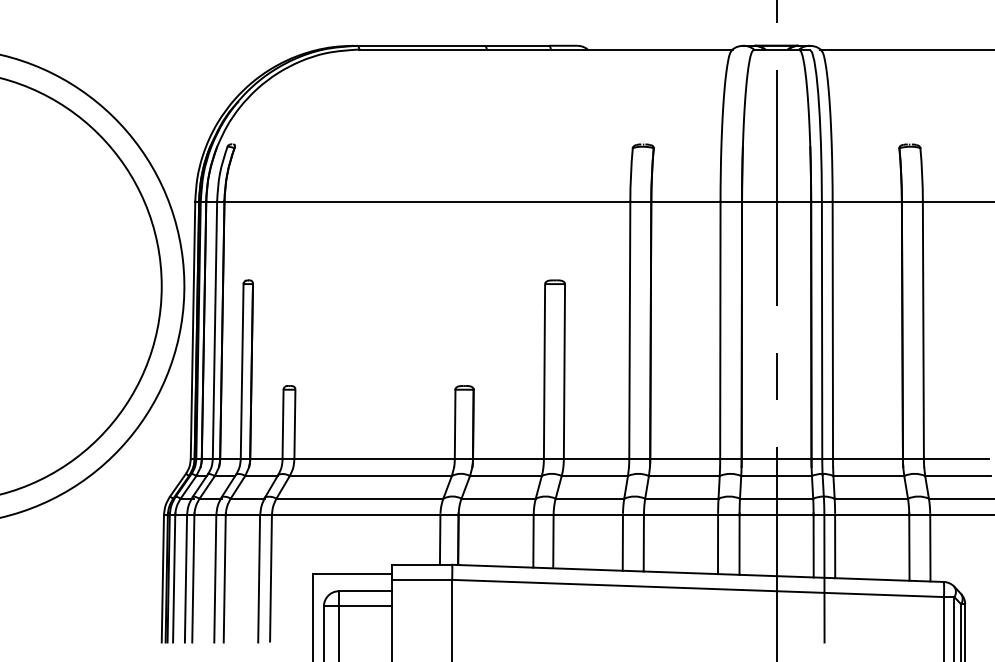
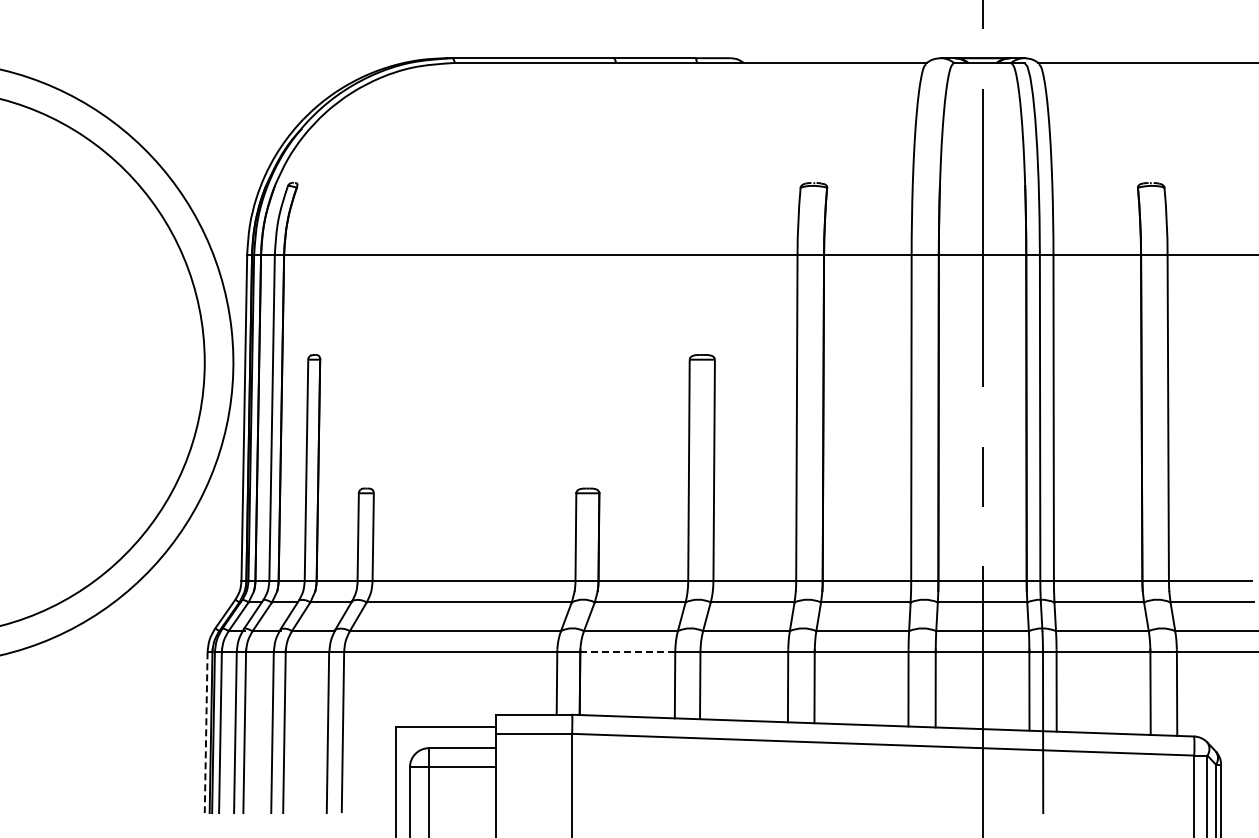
line: (495, 515) -> (627, 652), solid -> dashed
line: (163, 579) -> (206, 733), solid -> dashed

